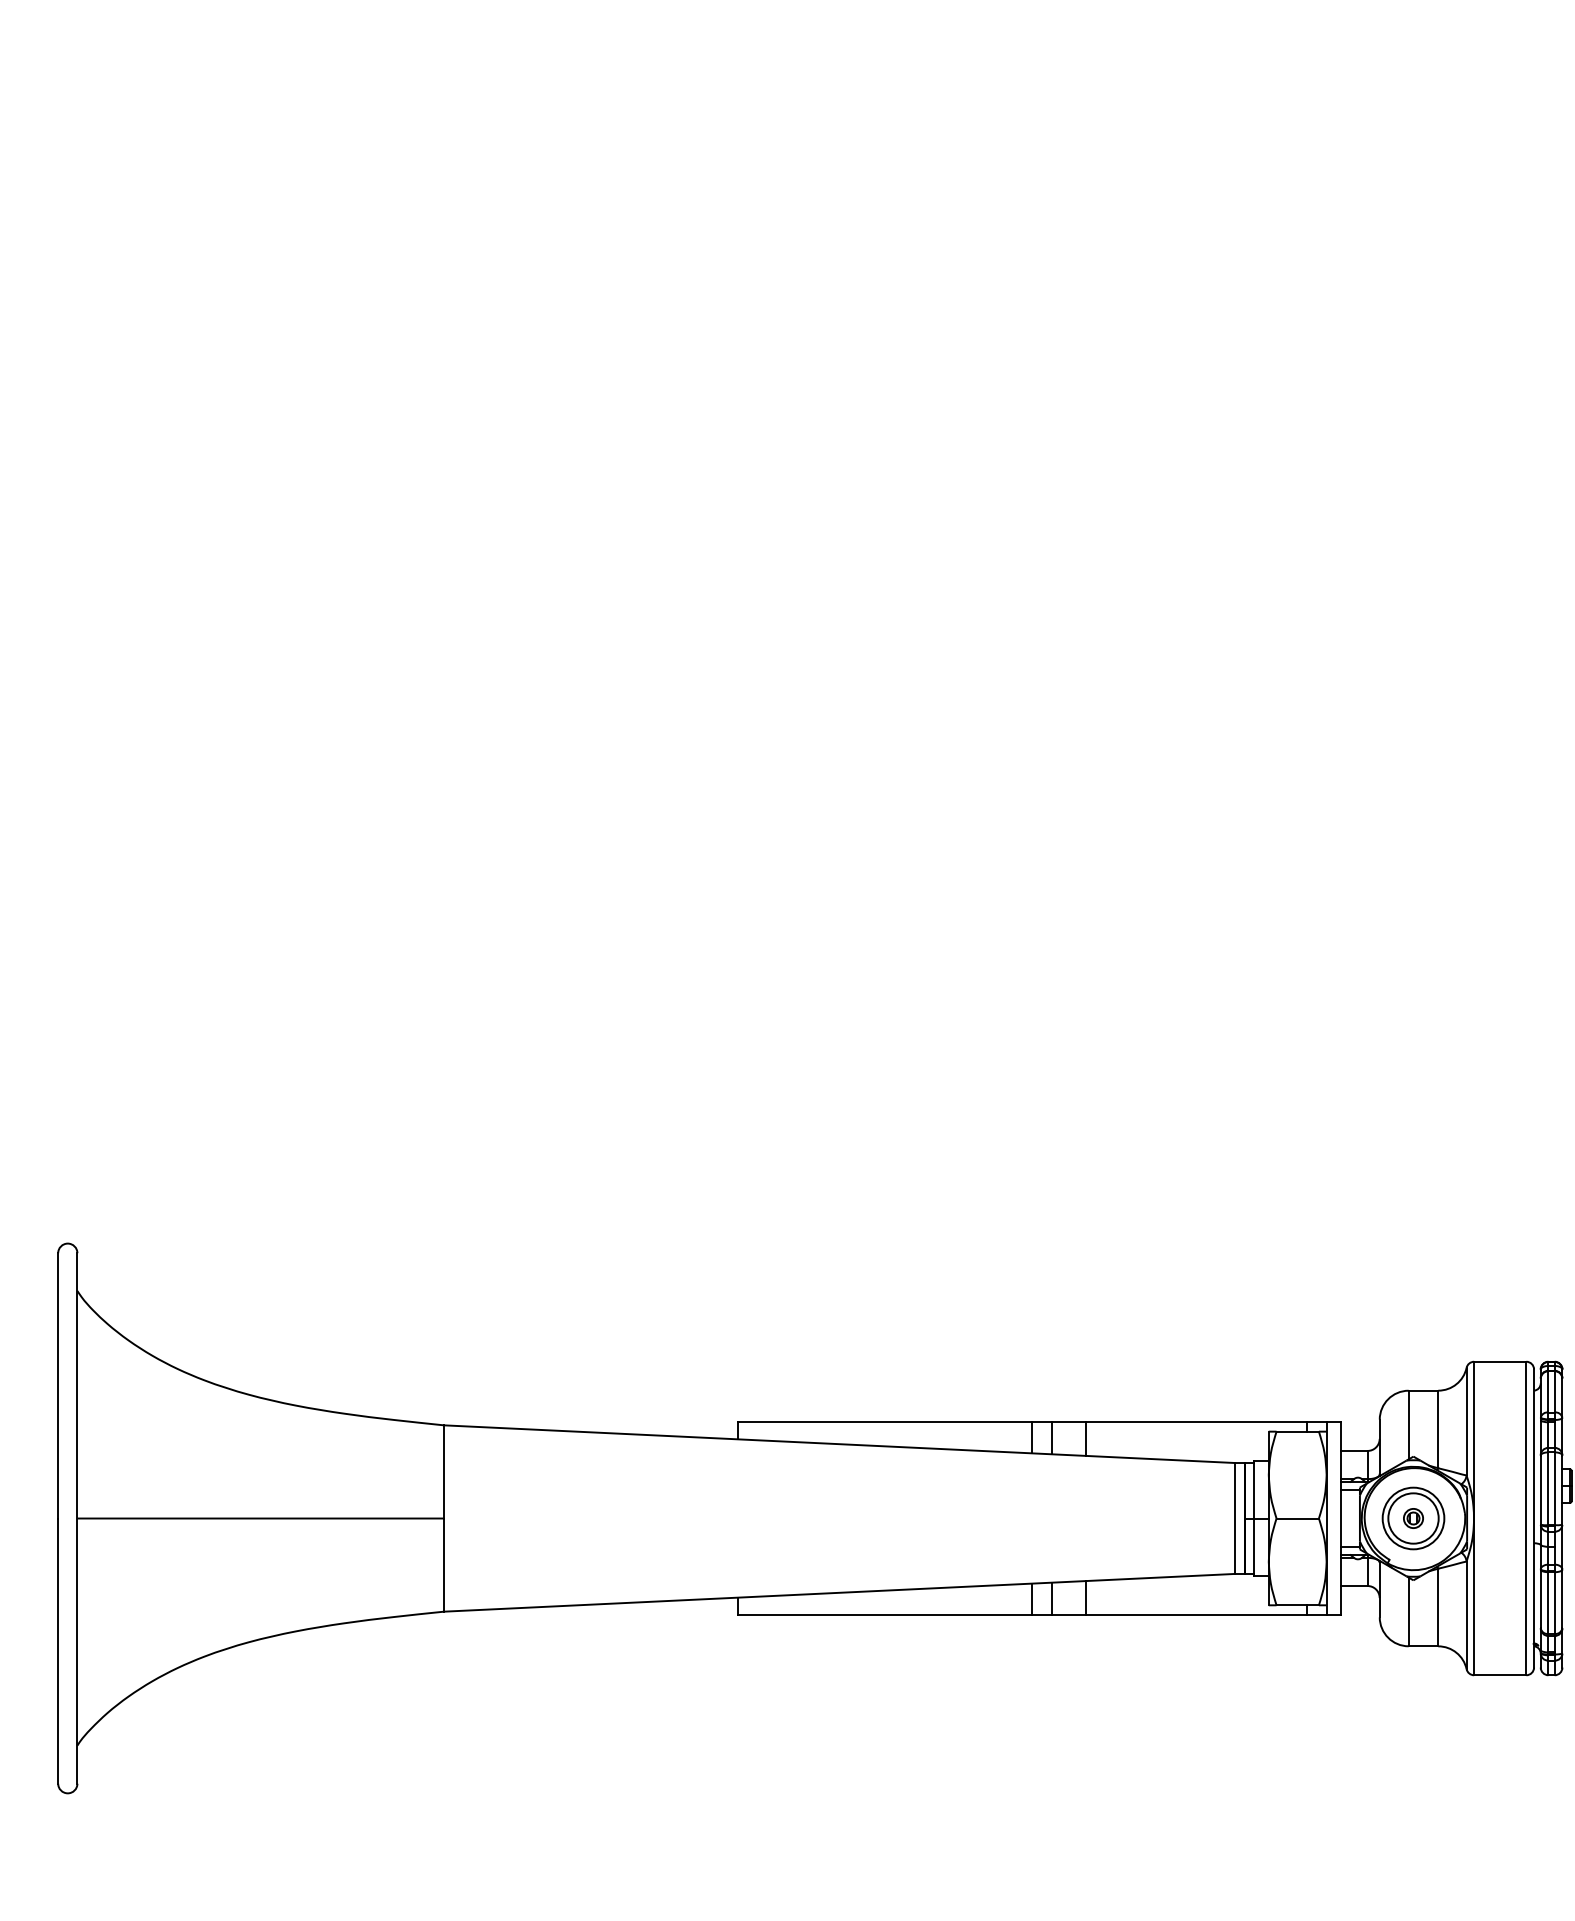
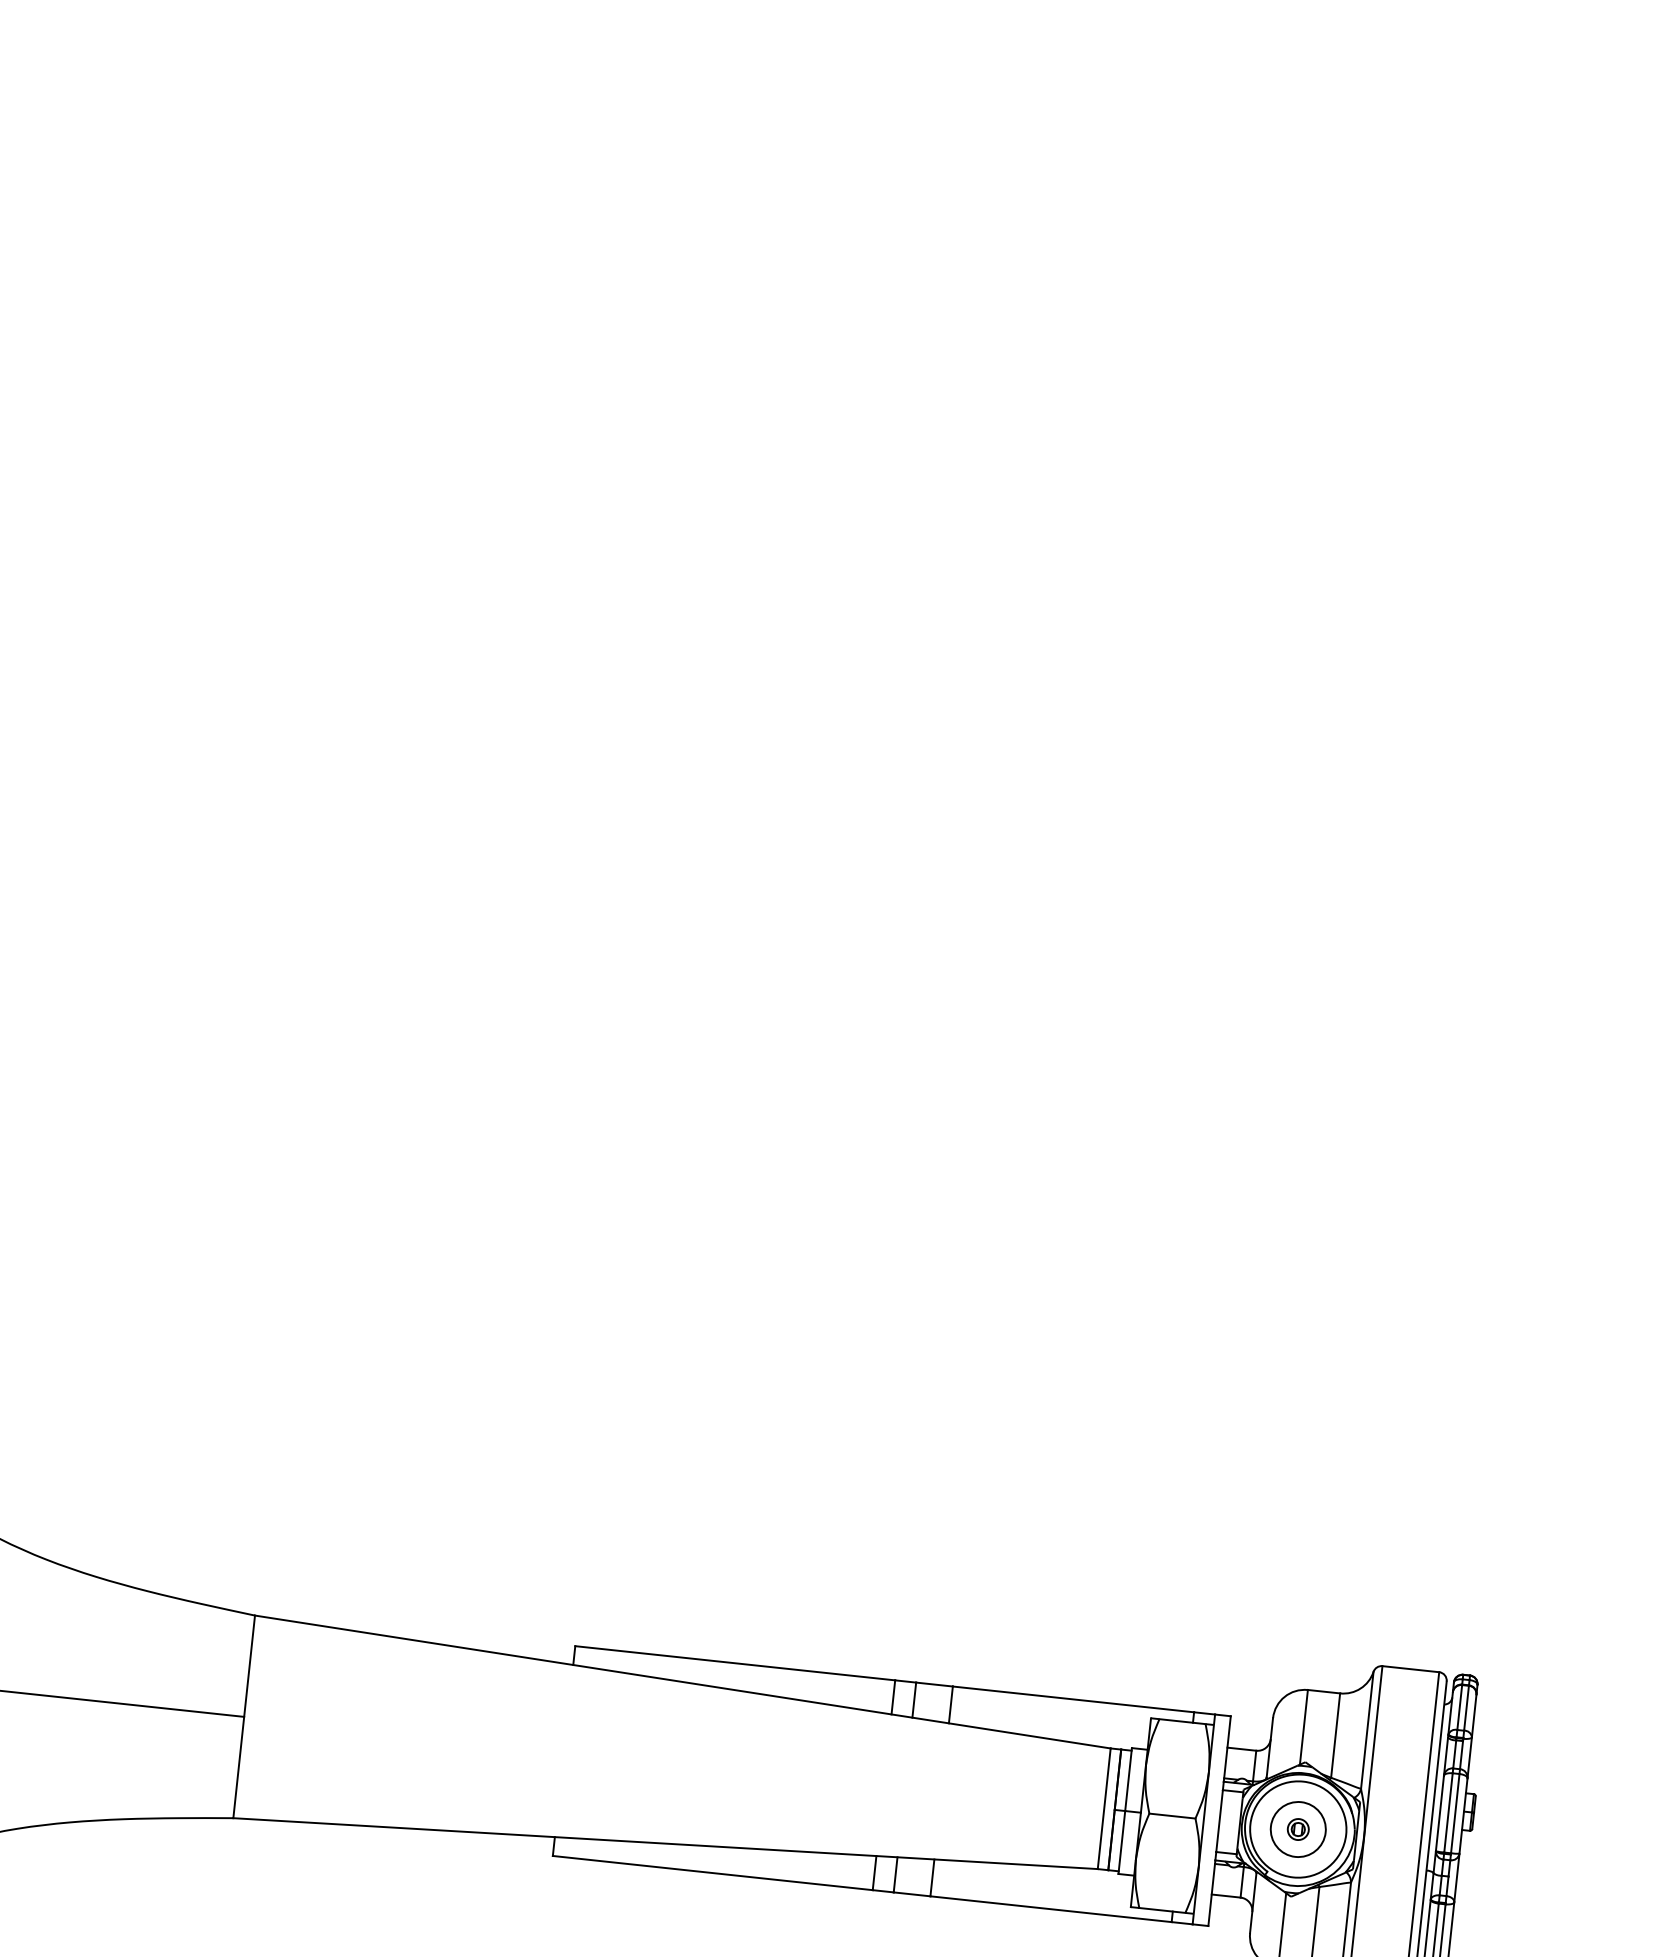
circle: (1413, 1518) -> (1298, 1829), size x1.43

